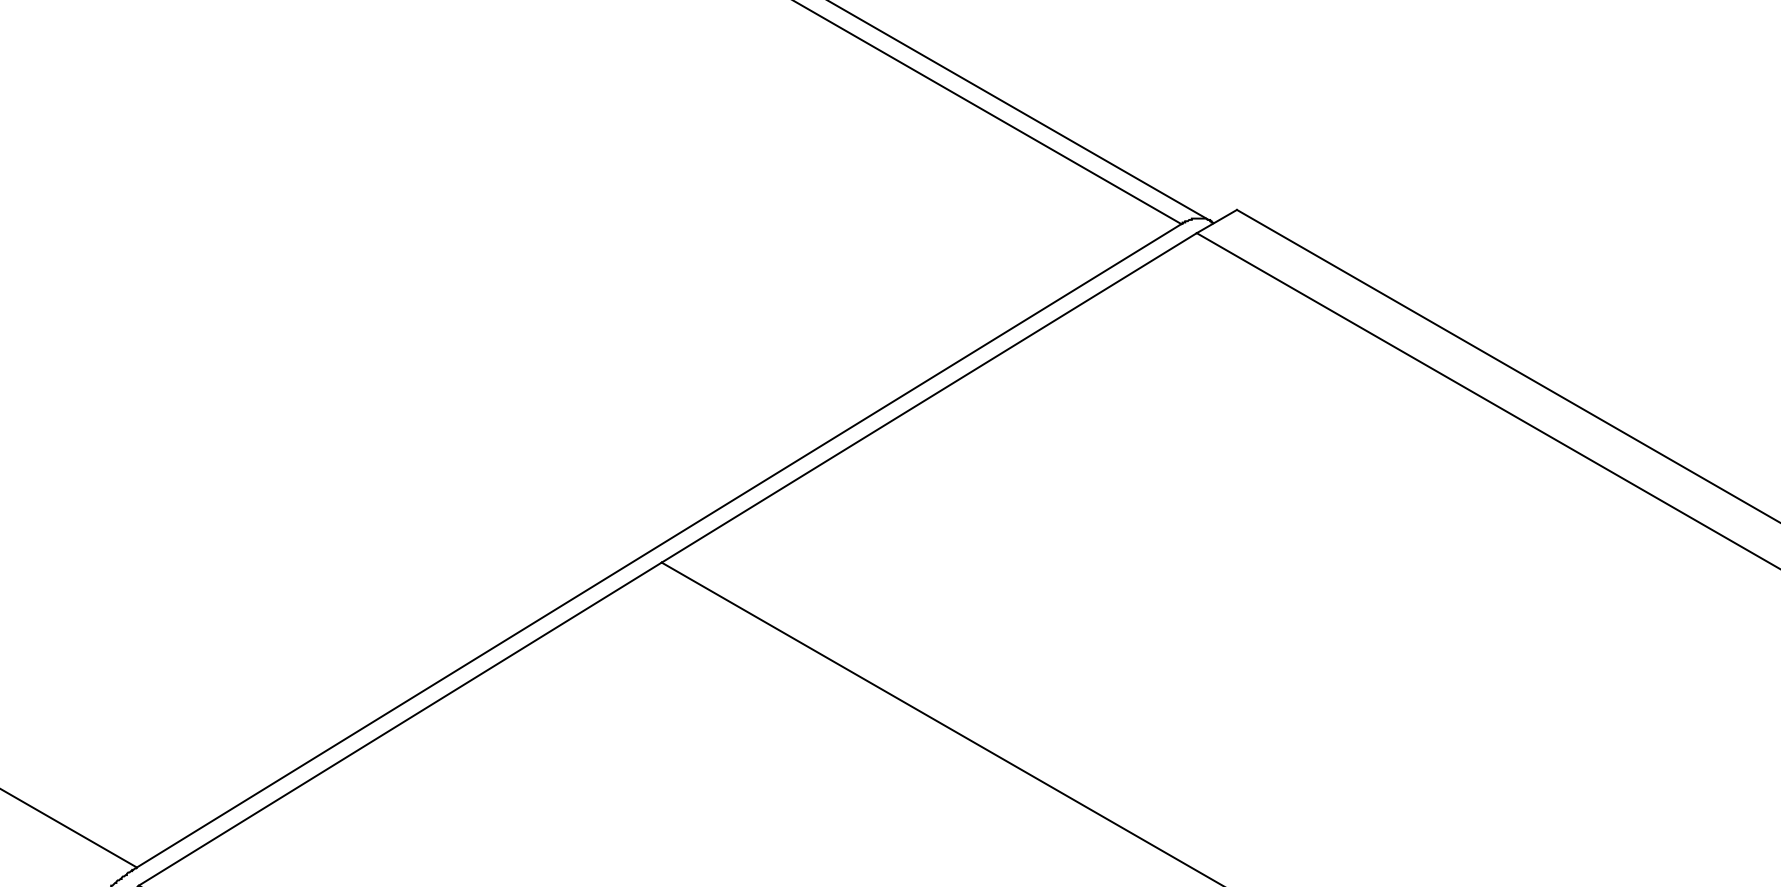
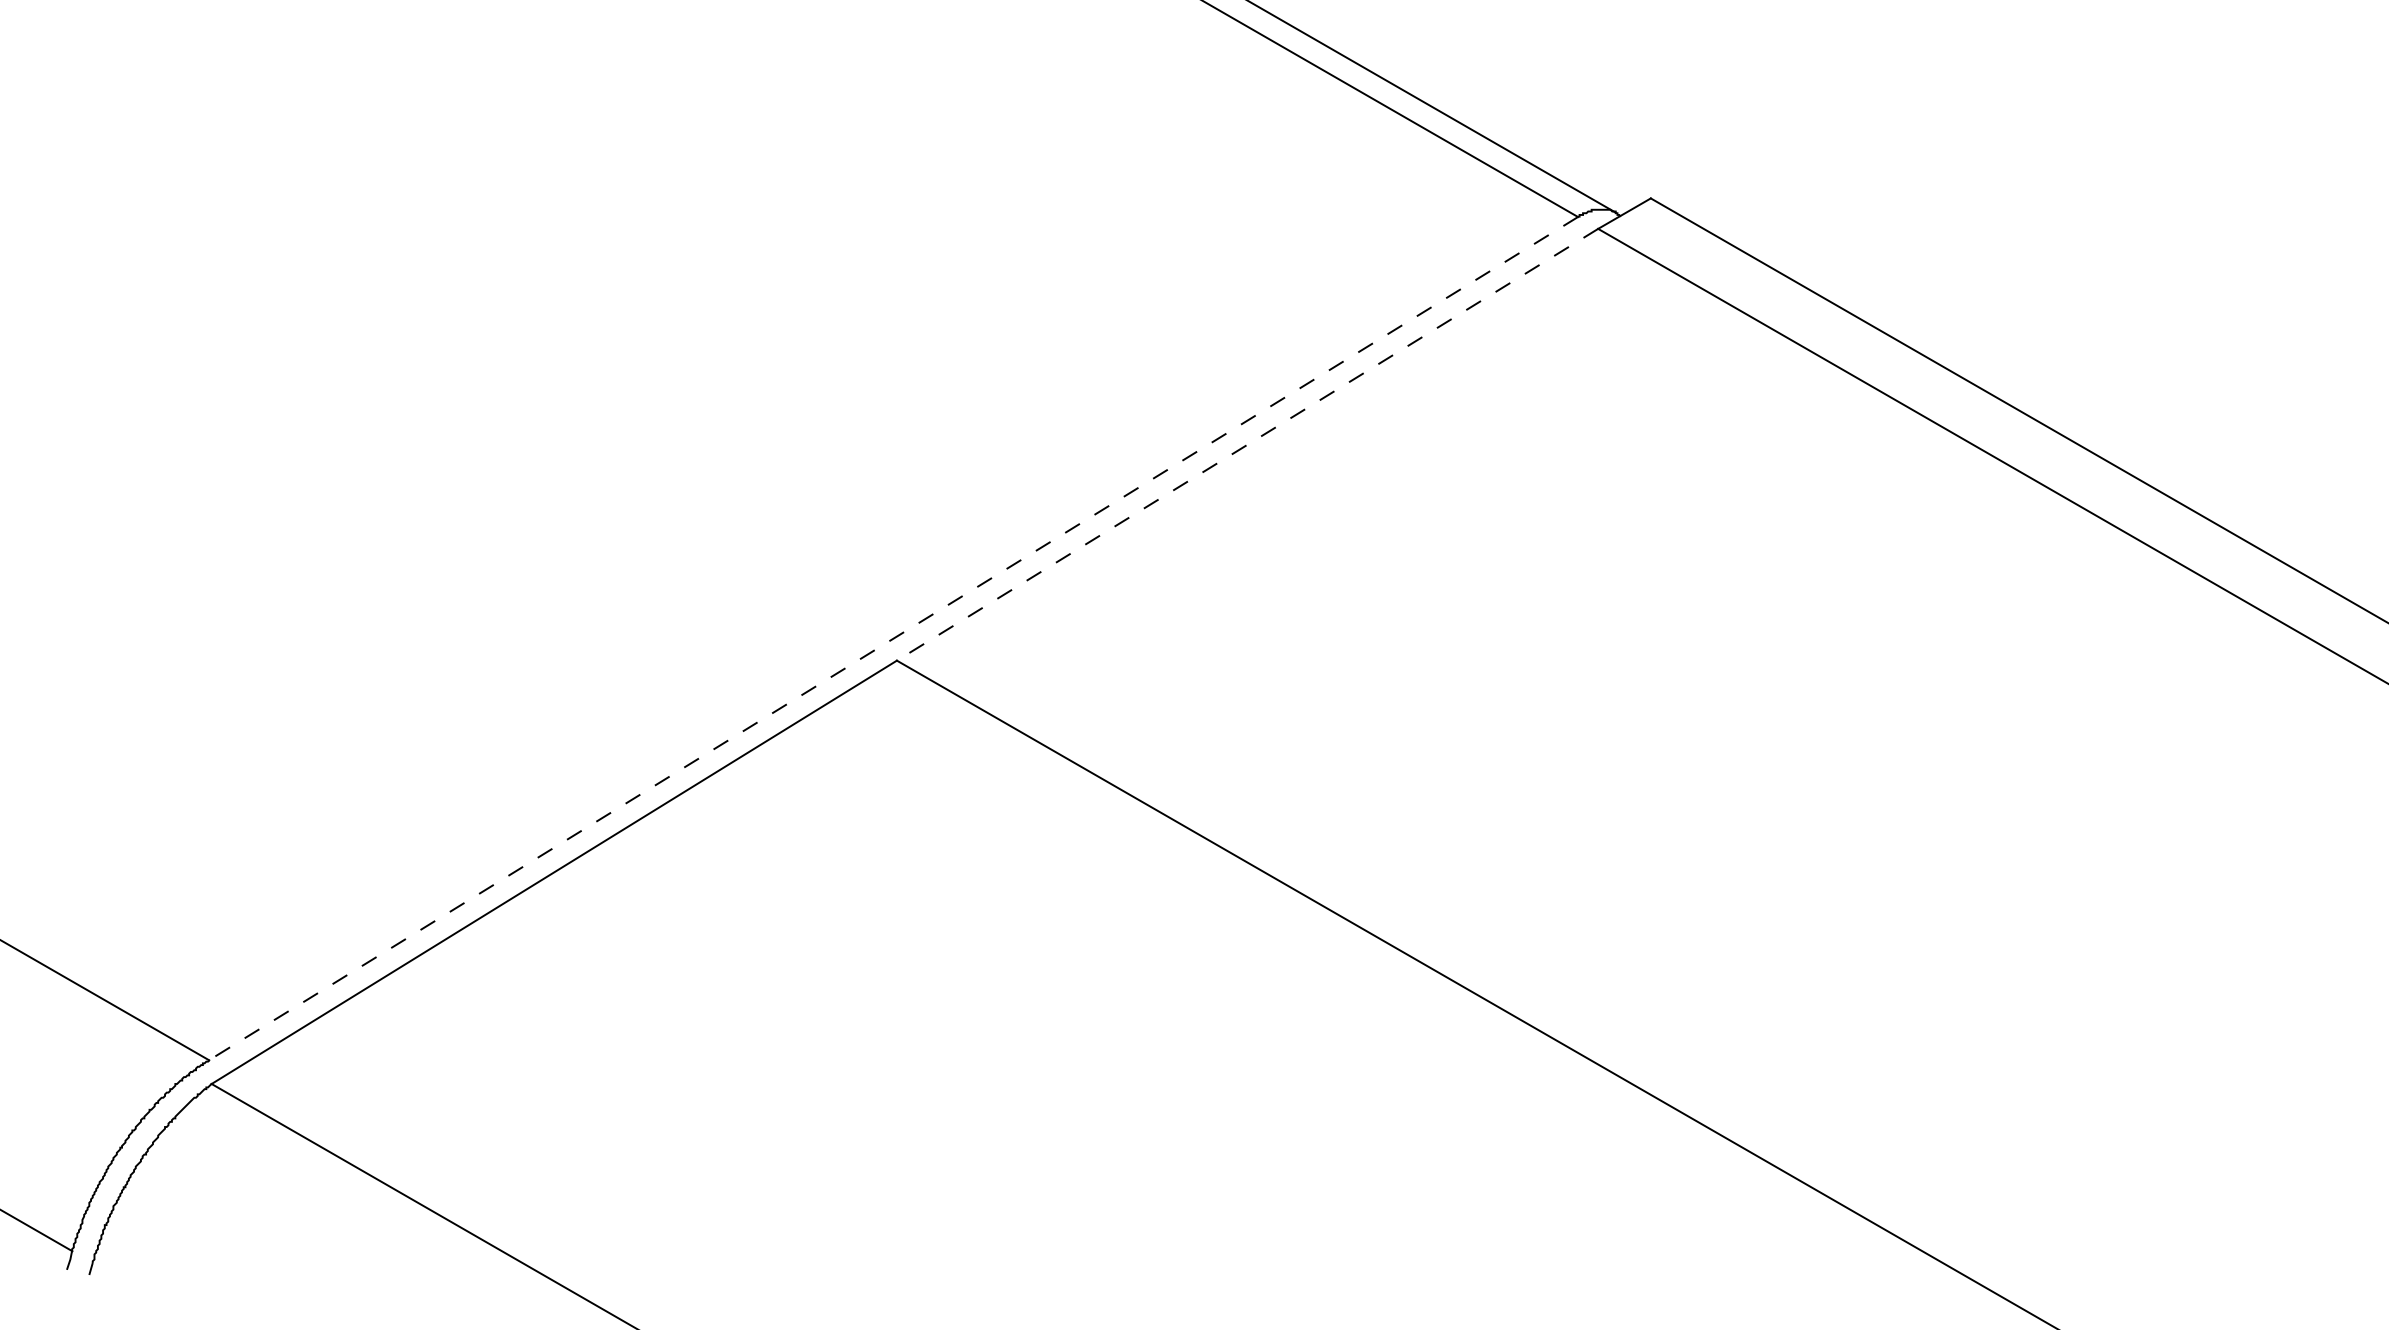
line: (929, 397) -> (1247, 444), solid -> dashed
line: (659, 545) -> (893, 638), solid -> dashed

